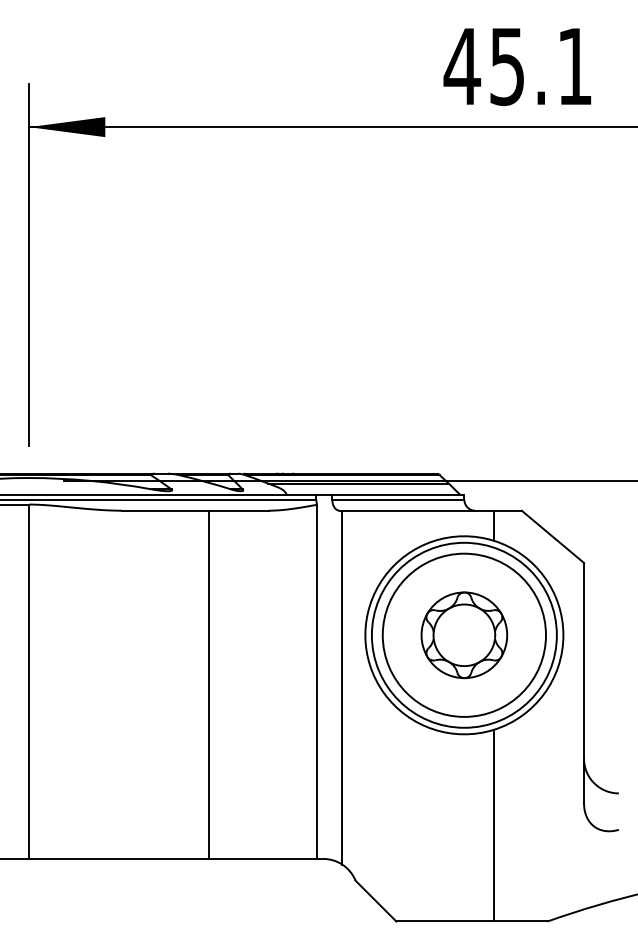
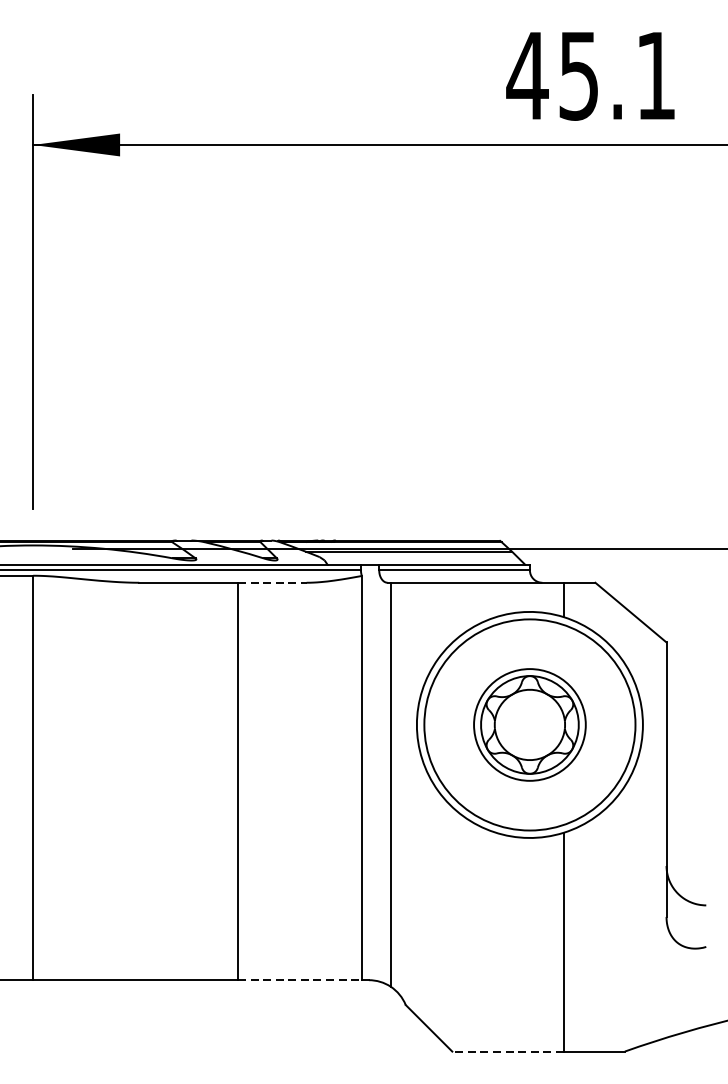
line: (239, 510) -> (273, 582), solid -> dashed
circle: (464, 634) -> (530, 724), size x0.6
line: (263, 858) -> (300, 979), solid -> dashed
line: (445, 921) -> (508, 1051), solid -> dashed

